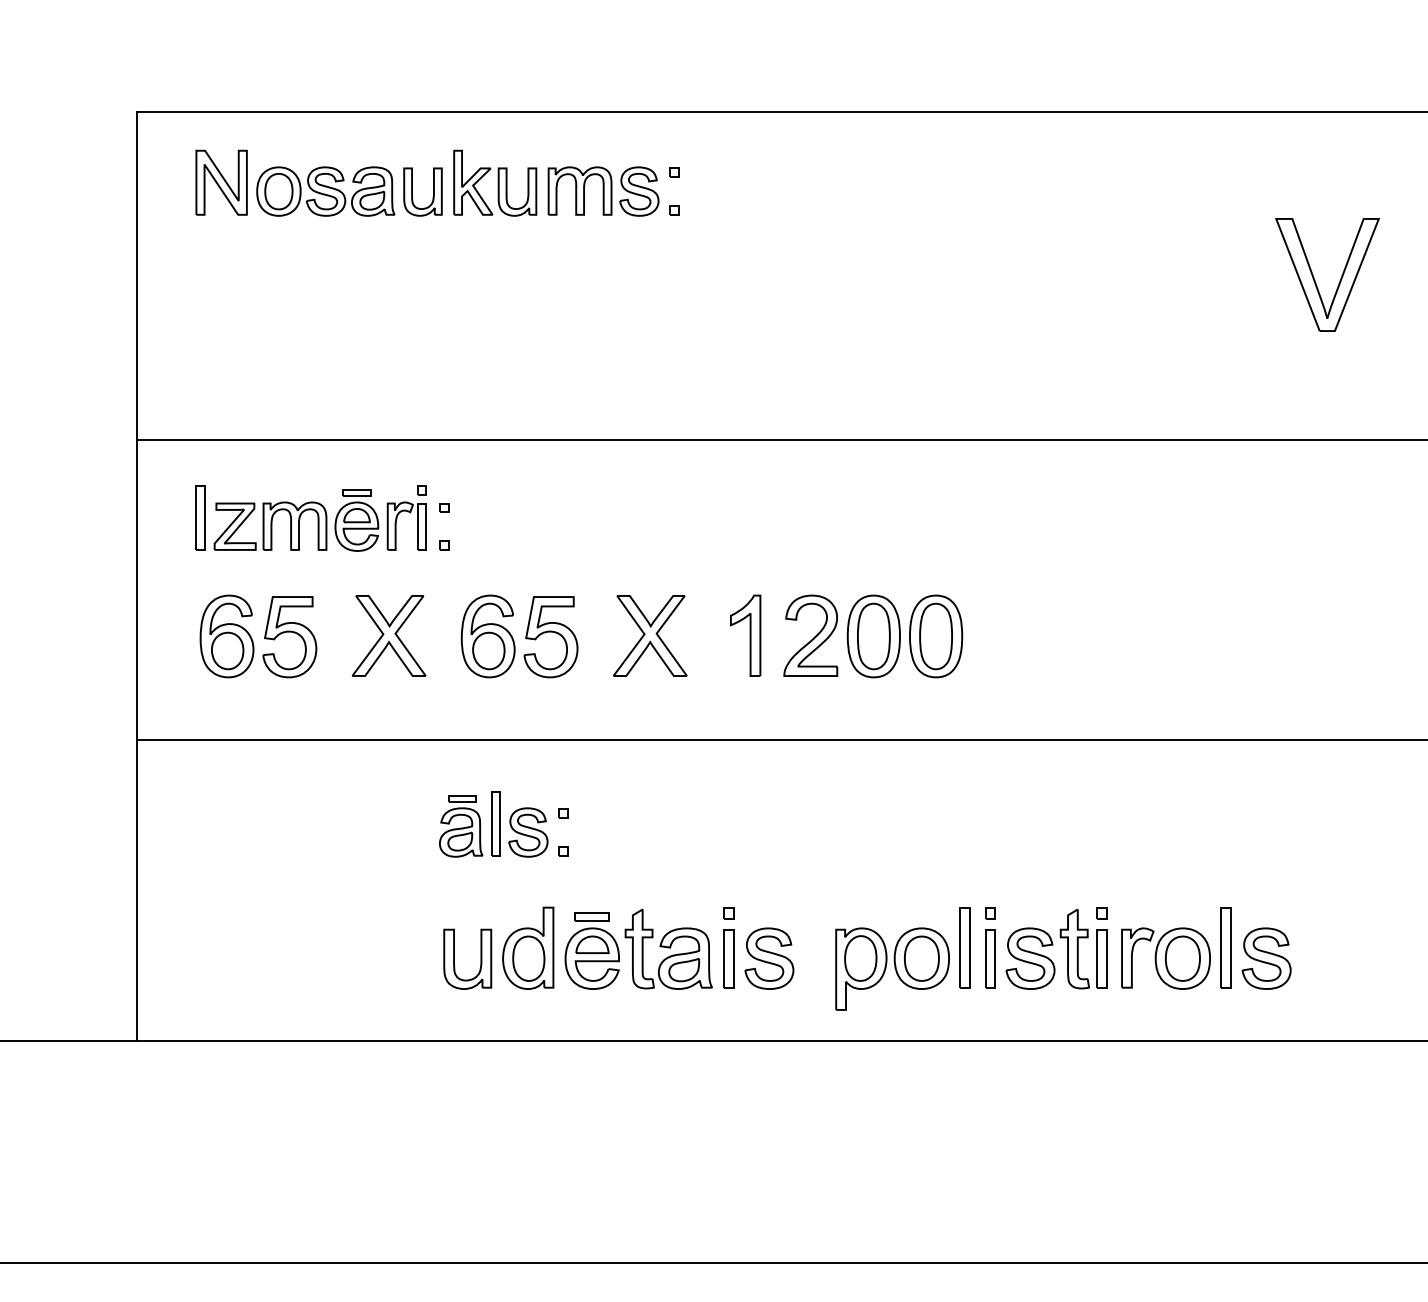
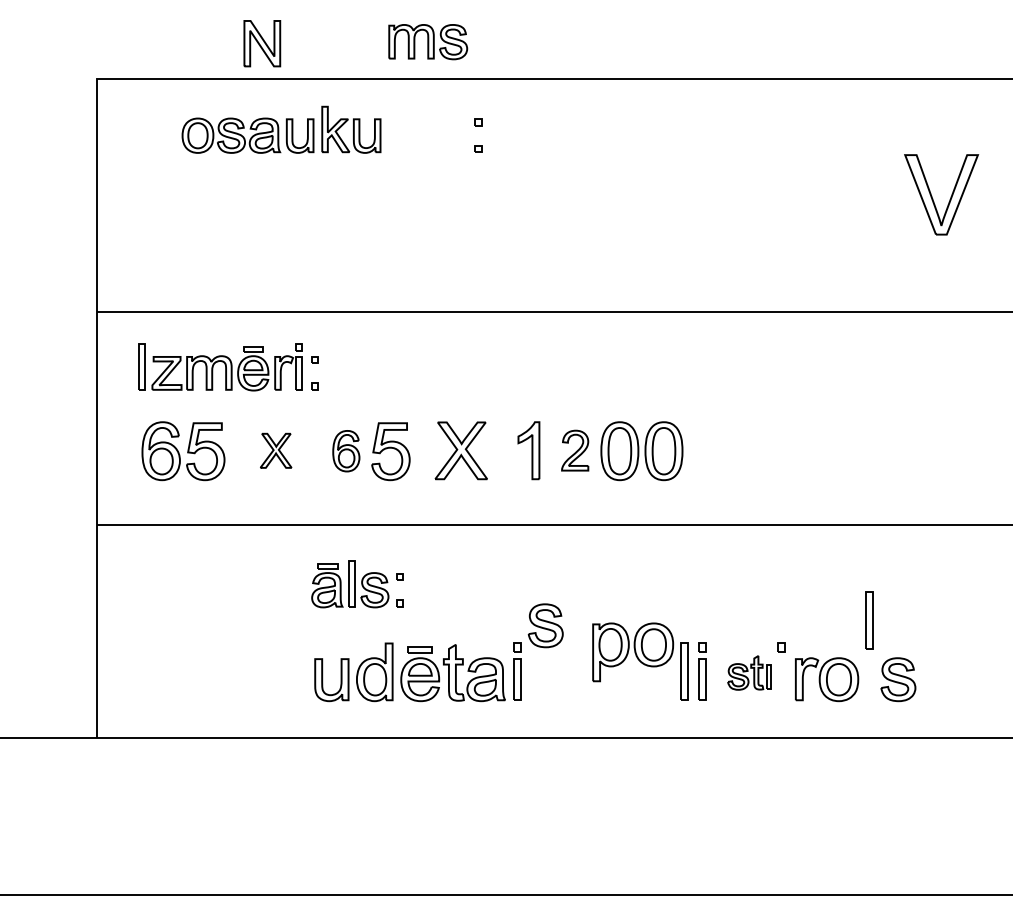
part: (221, 182) -> (262, 43), moved
part: (603, 191) -> (428, 42), moved
part: (388, 635) -> (275, 450), size x0.6
part: (810, 635) -> (574, 450), size x0.7
part: (487, 636) -> (345, 451), size x0.7
part: (1225, 947) -> (869, 620), moved
part: (1056, 948) -> (749, 672), size x0.6
part: (769, 958) -> (545, 625), moved
part: (892, 968) -> (633, 651), moved

